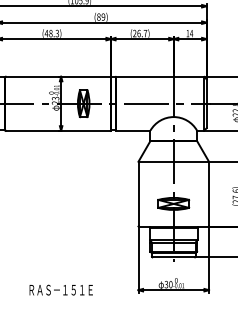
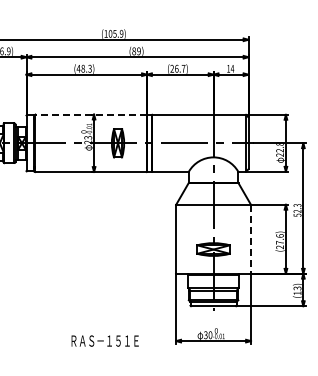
line: (58, 76) -> (91, 114), solid -> dashed
line: (209, 194) -> (251, 239), solid -> dashed
text: (60, 289) -> (104, 340), moved

